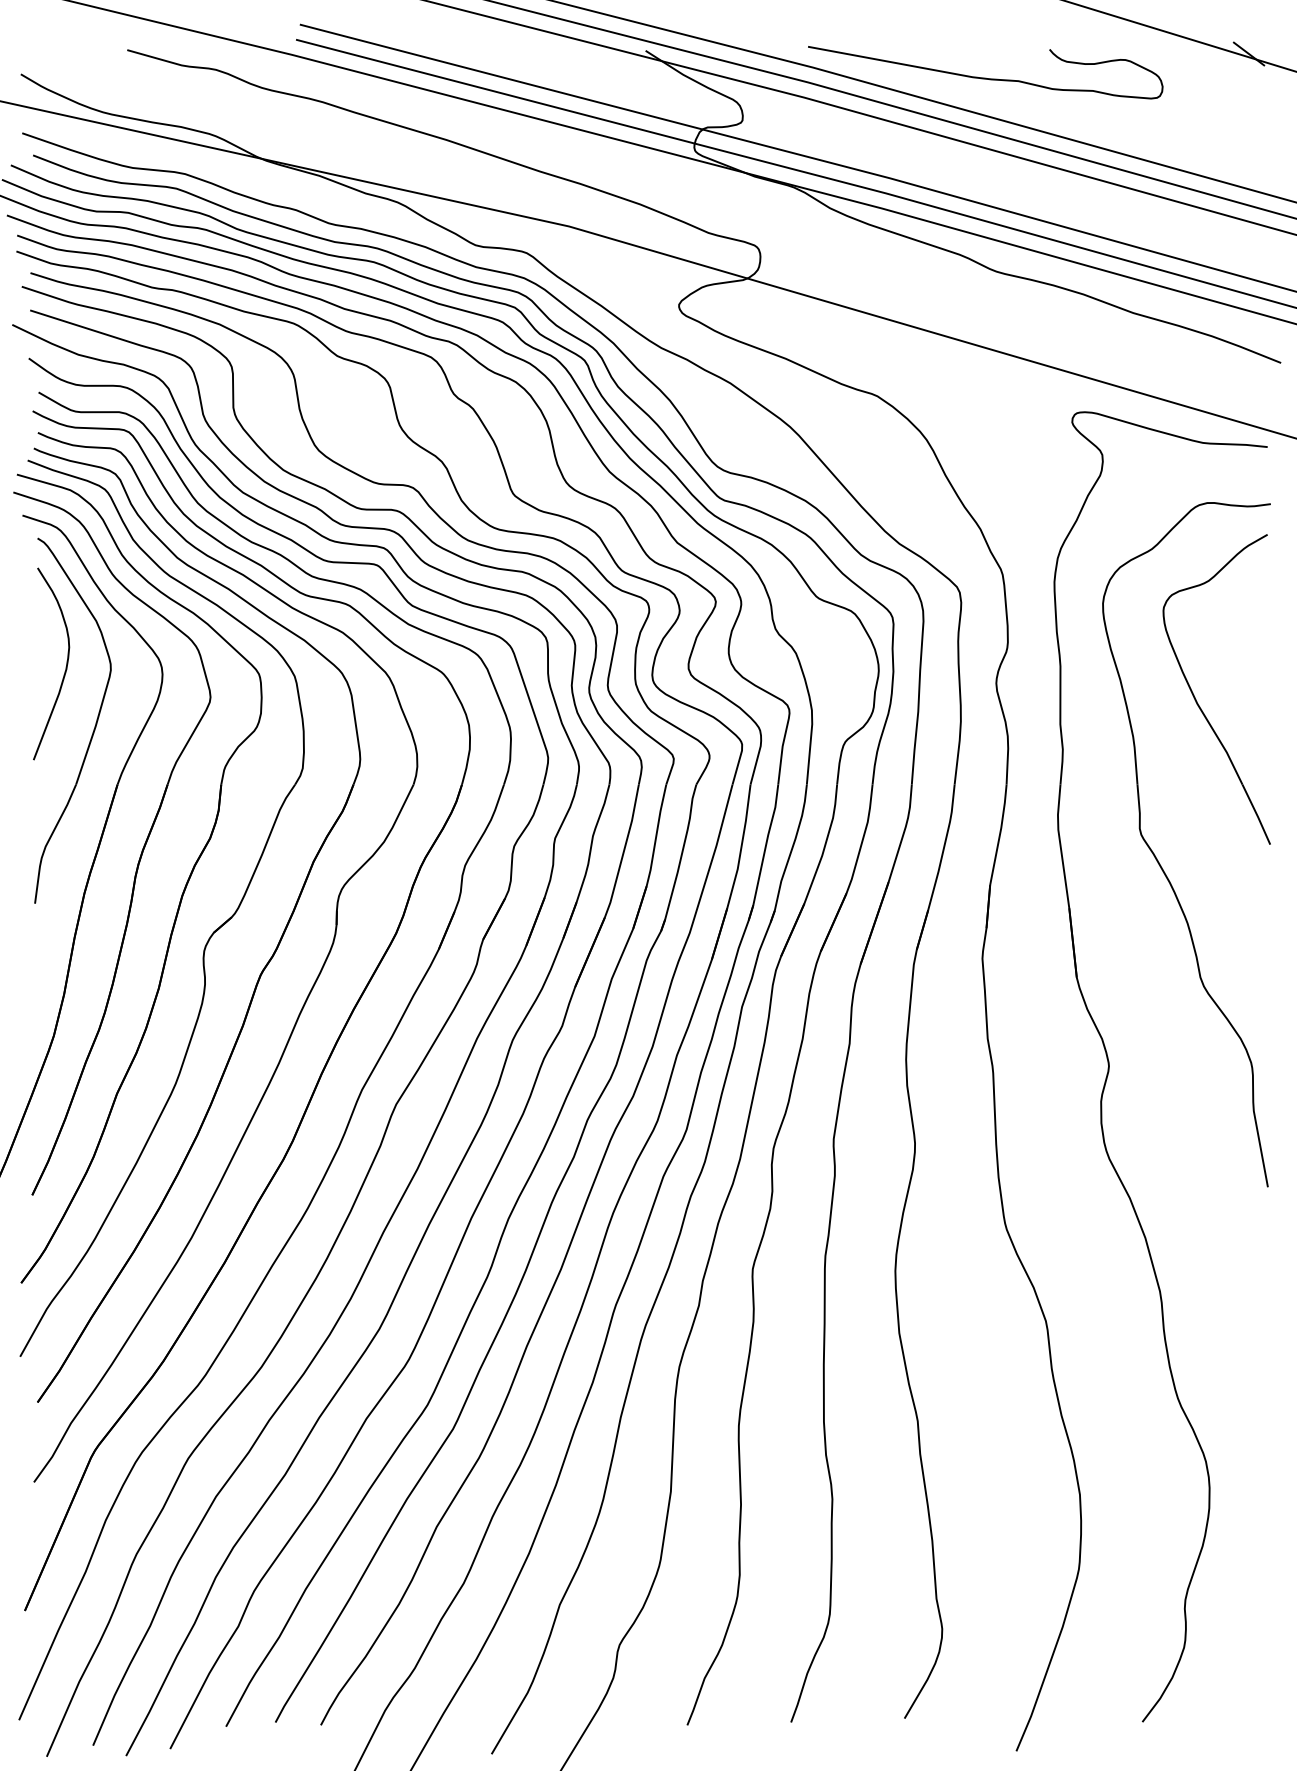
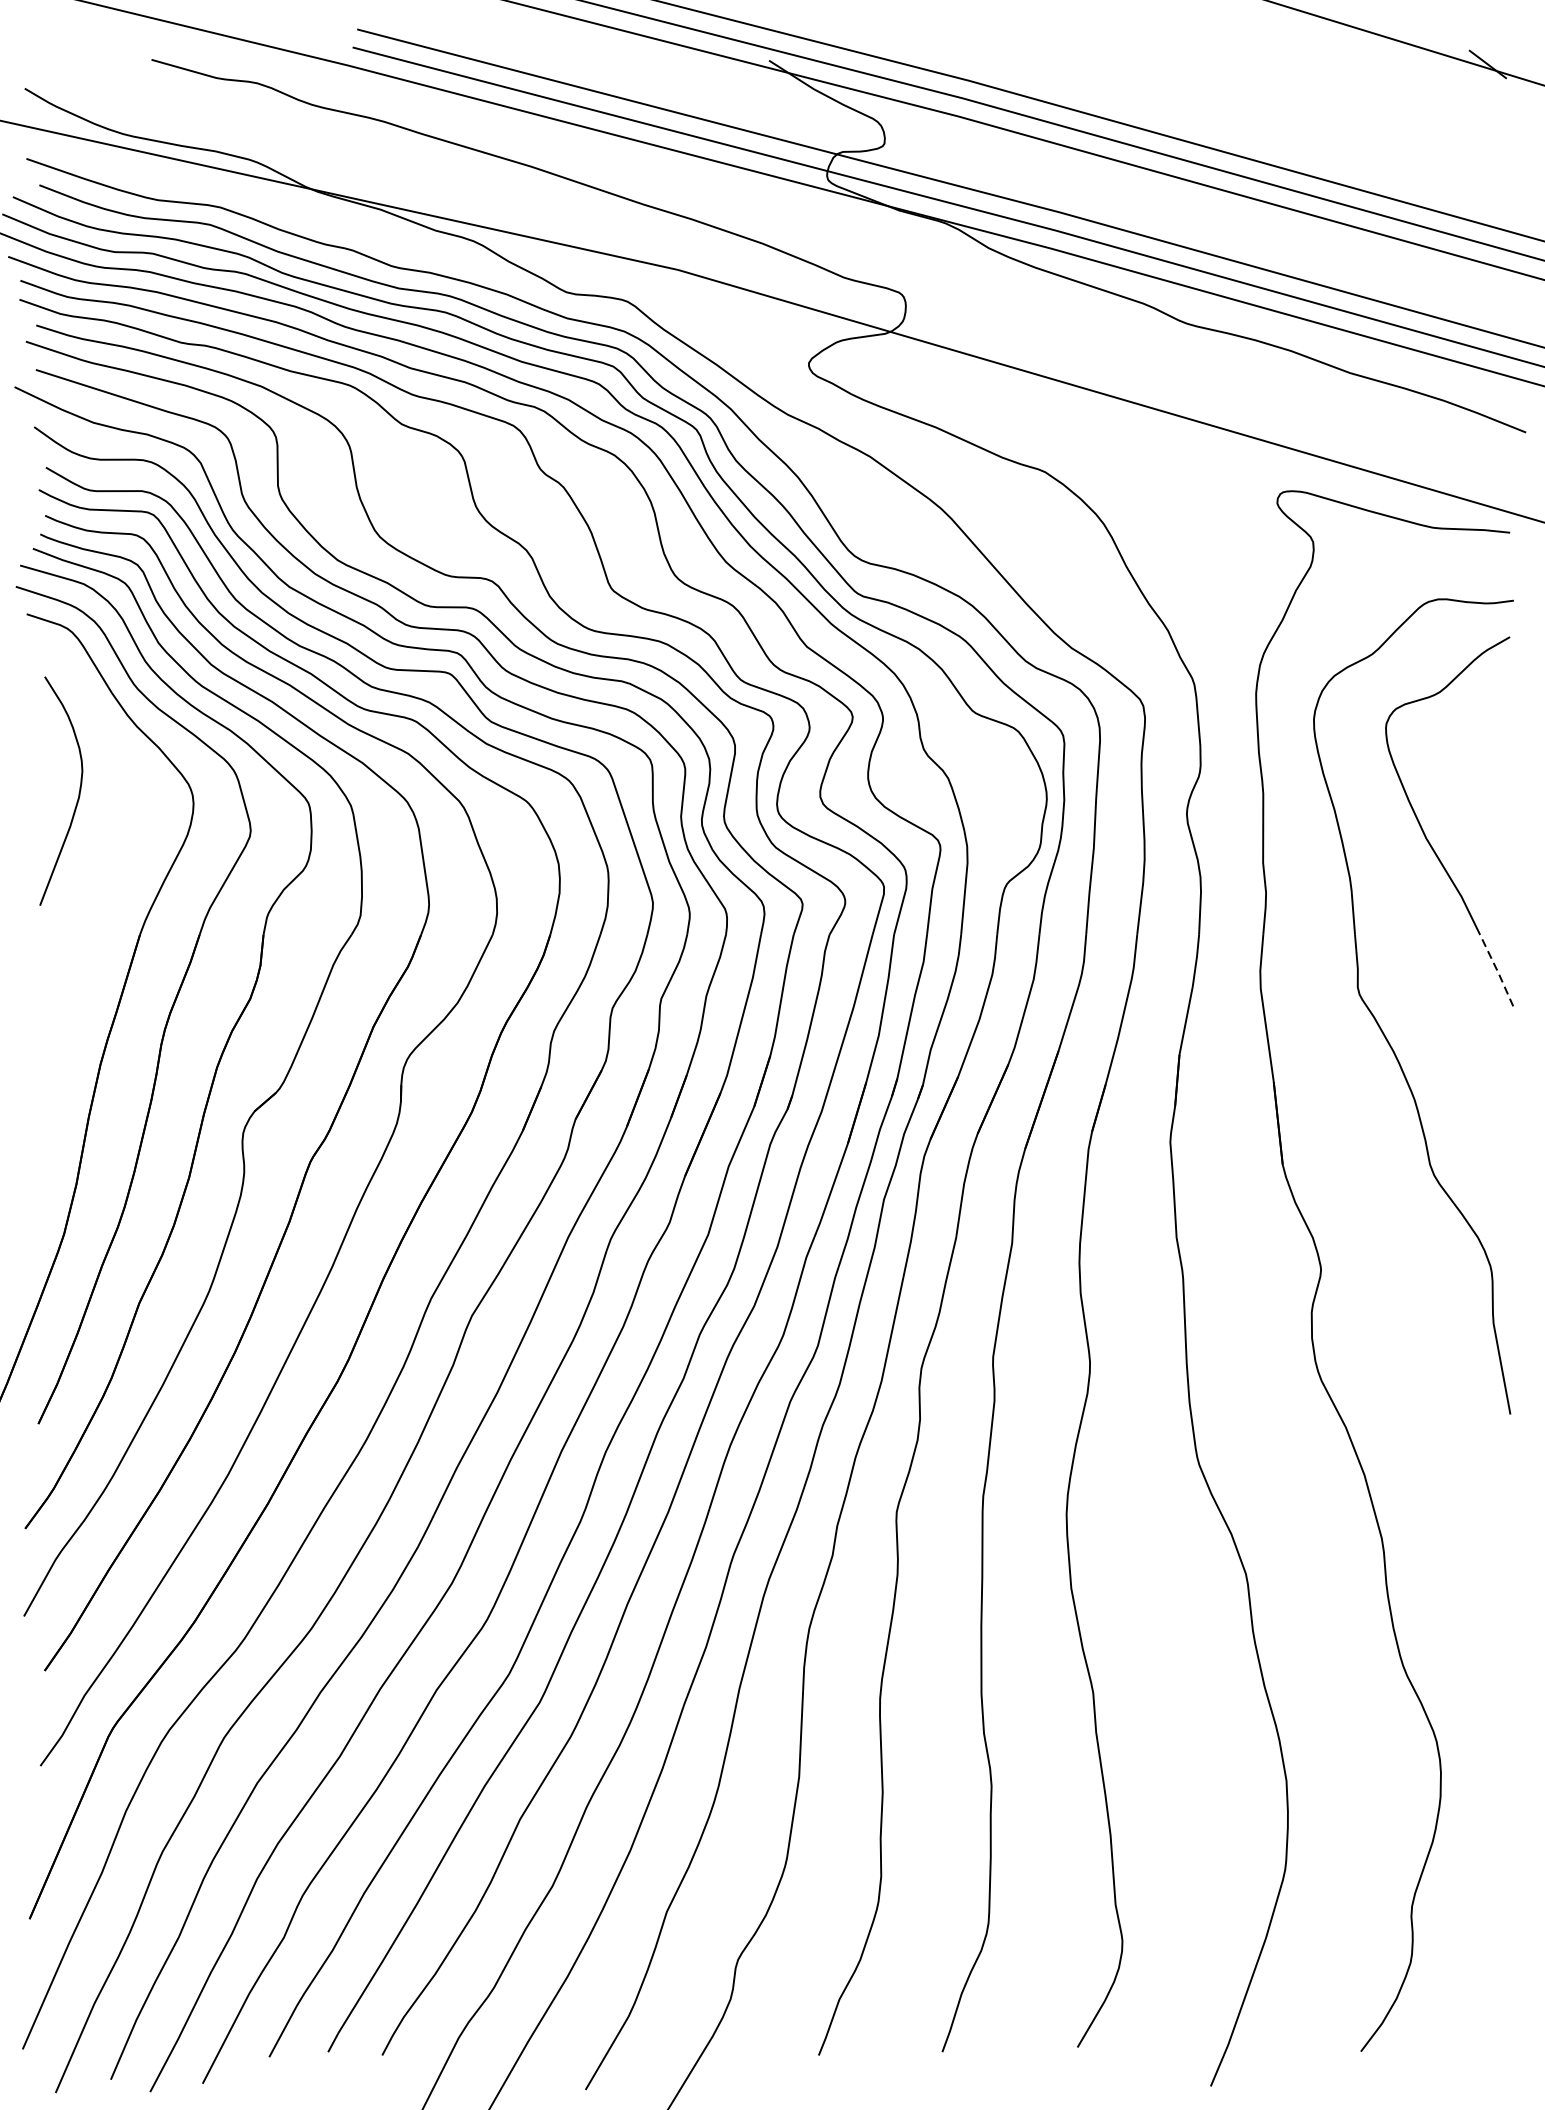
curve: (985, 77) -> (1173, 92), removed
part: (94, 726) -> (112, 865), removed
line: (1256, 814) -> (1496, 970), solid -> dashed

